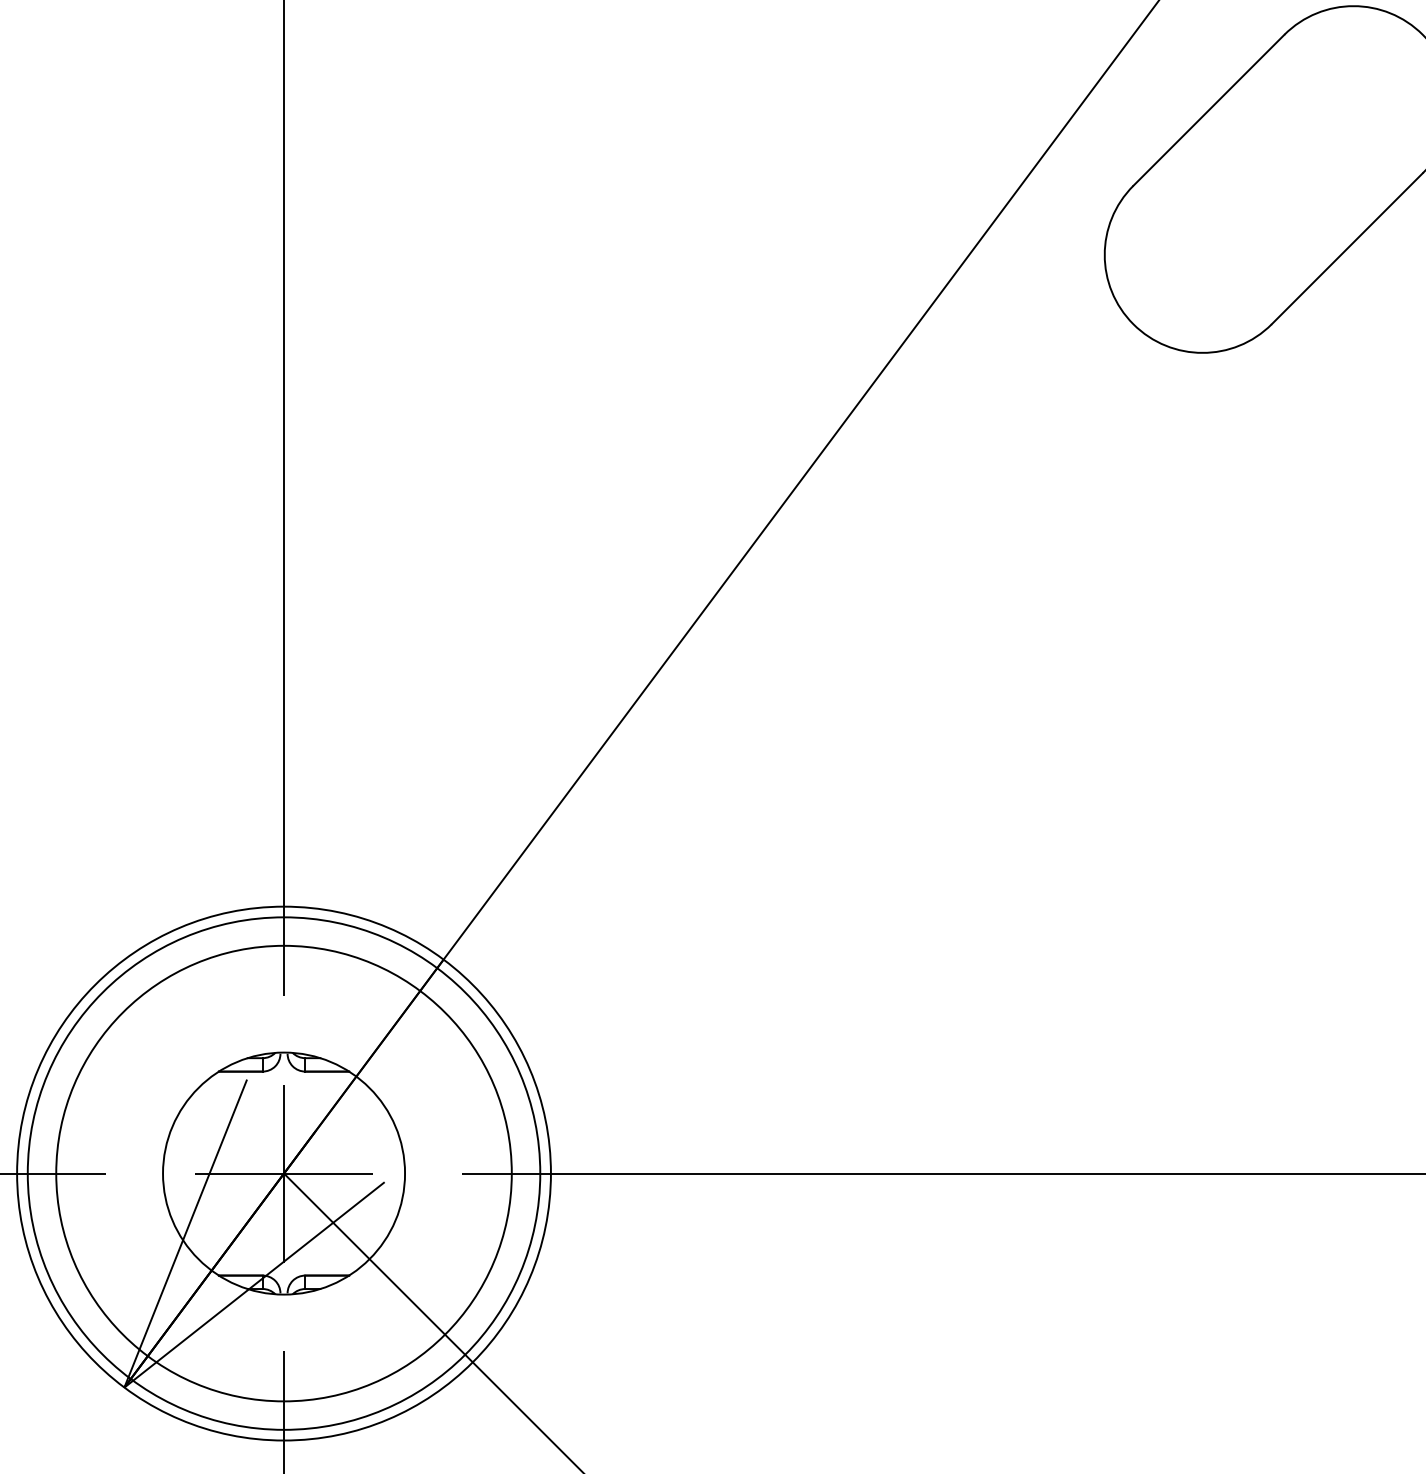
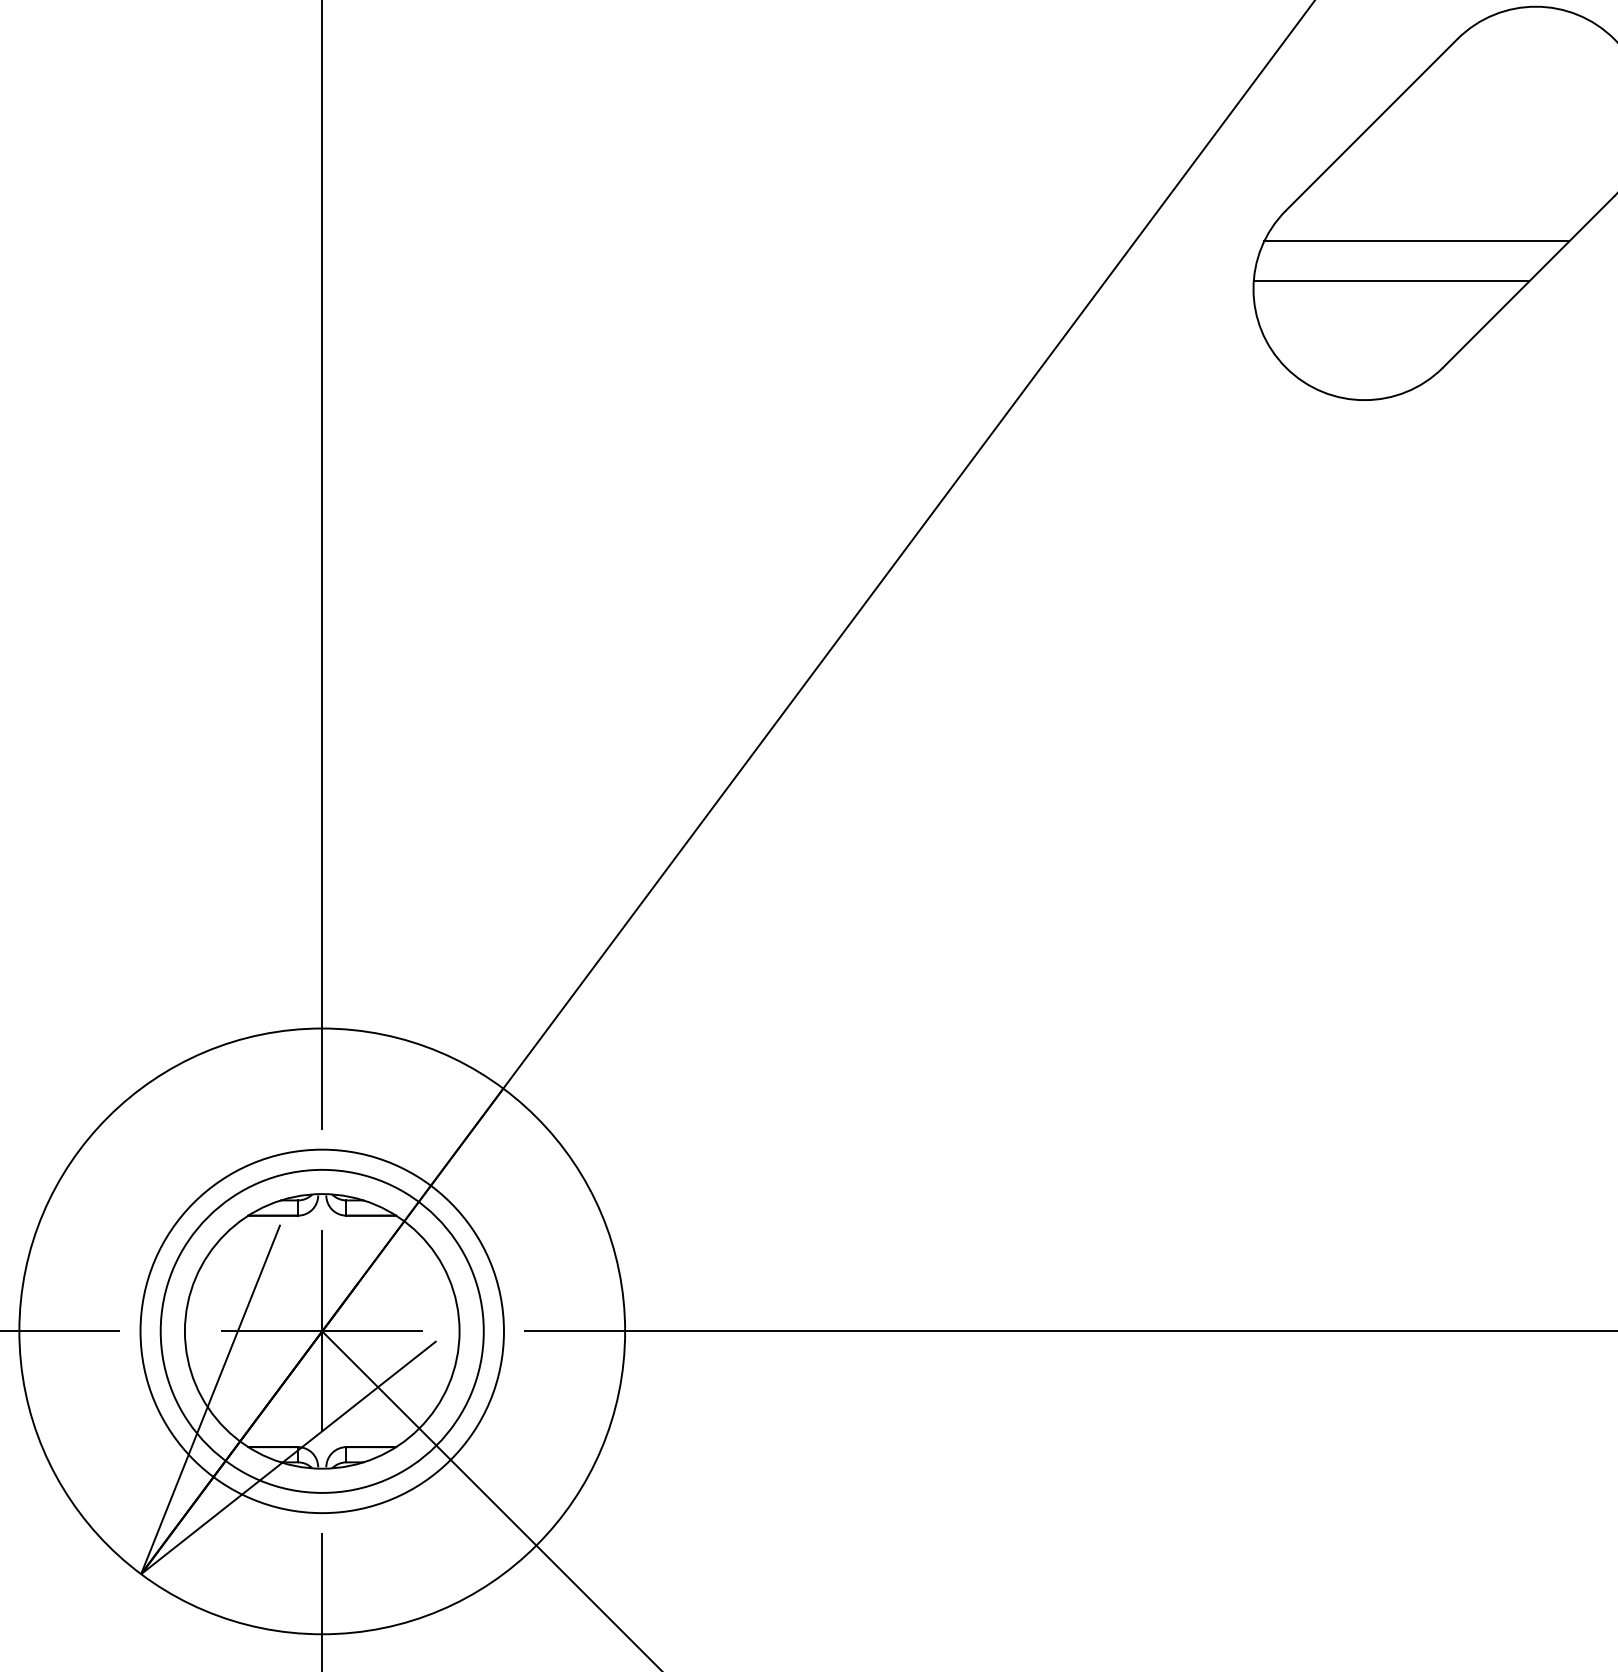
line: (1248, 213) -> (1416, 241), added
line: (1226, 248) -> (1391, 281), added
circle: (283, 1172) -> (321, 1330), size x0.62
circle: (283, 1173) -> (321, 1331), size x0.62

